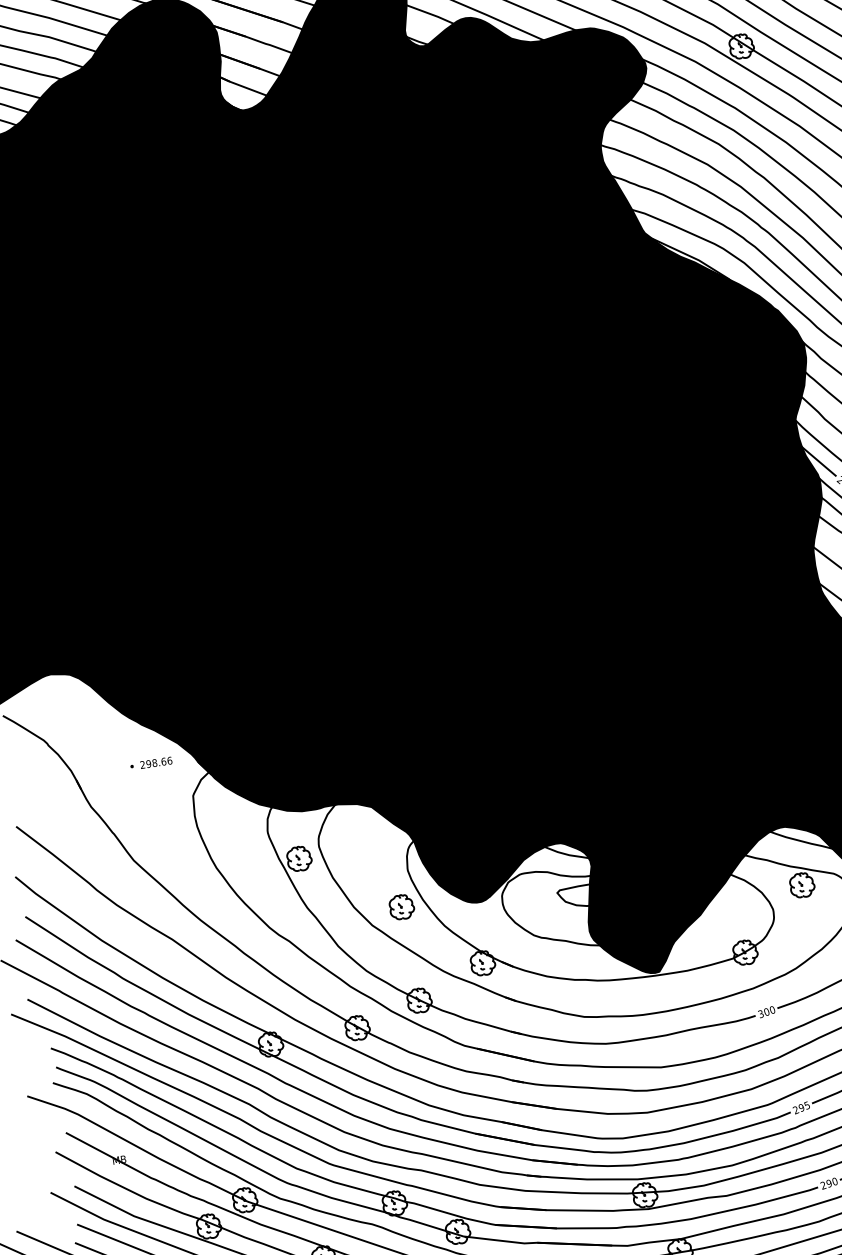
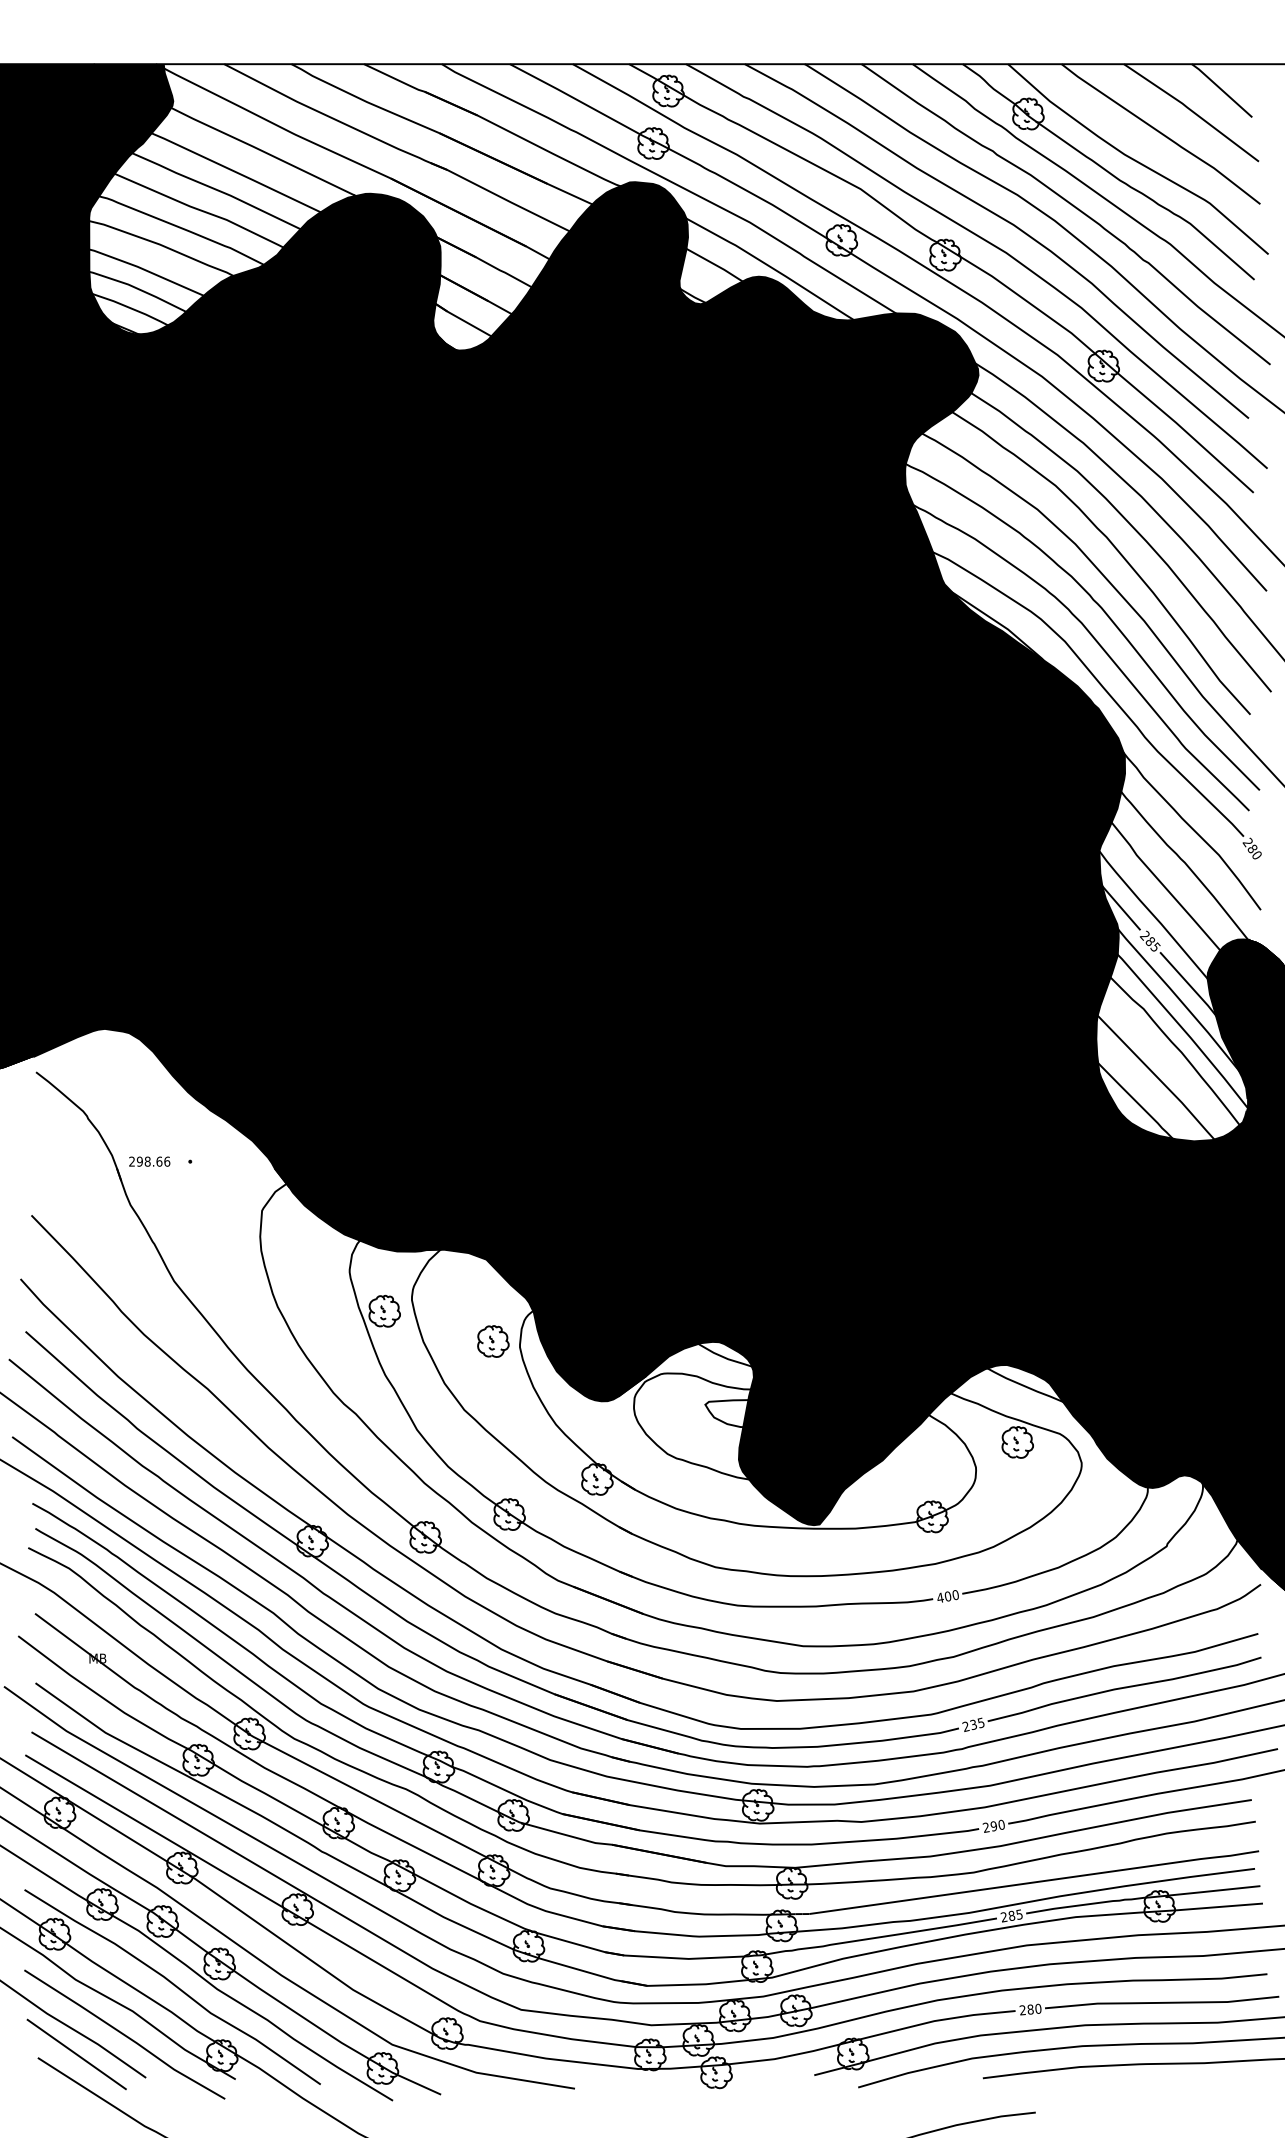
text: (156, 762) -> (149, 1161), moved
part: (402, 907) -> (493, 1341), moved
text: (761, 1013) -> (940, 1597), 300 -> 400
text: (801, 1107) -> (973, 1724), 295 -> 235

